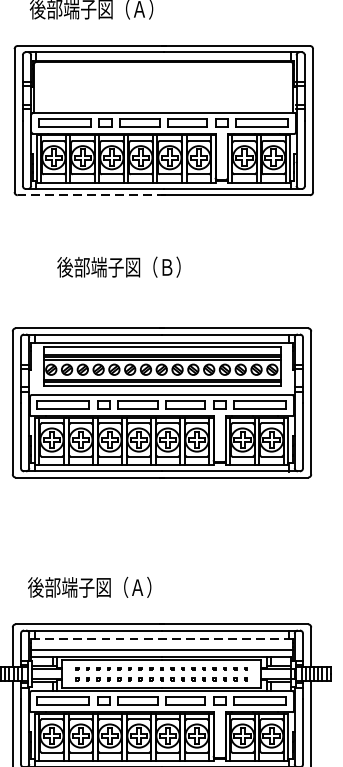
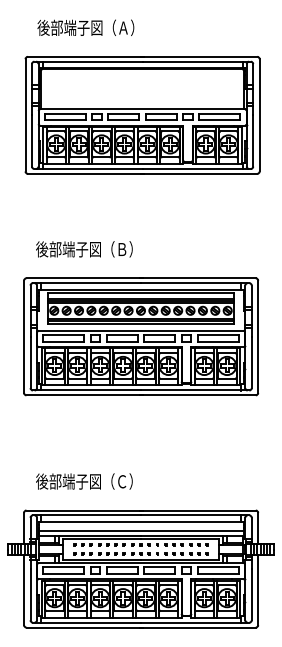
line: (91, 194) -> (85, 173), dashed -> solid
text: (119, 267) -> (84, 249), moved
text: (136, 587) -> (121, 481), 後部端子図（Ａ） -> 後部端子図（Ｃ）
line: (161, 638) -> (140, 521), dashed -> solid

